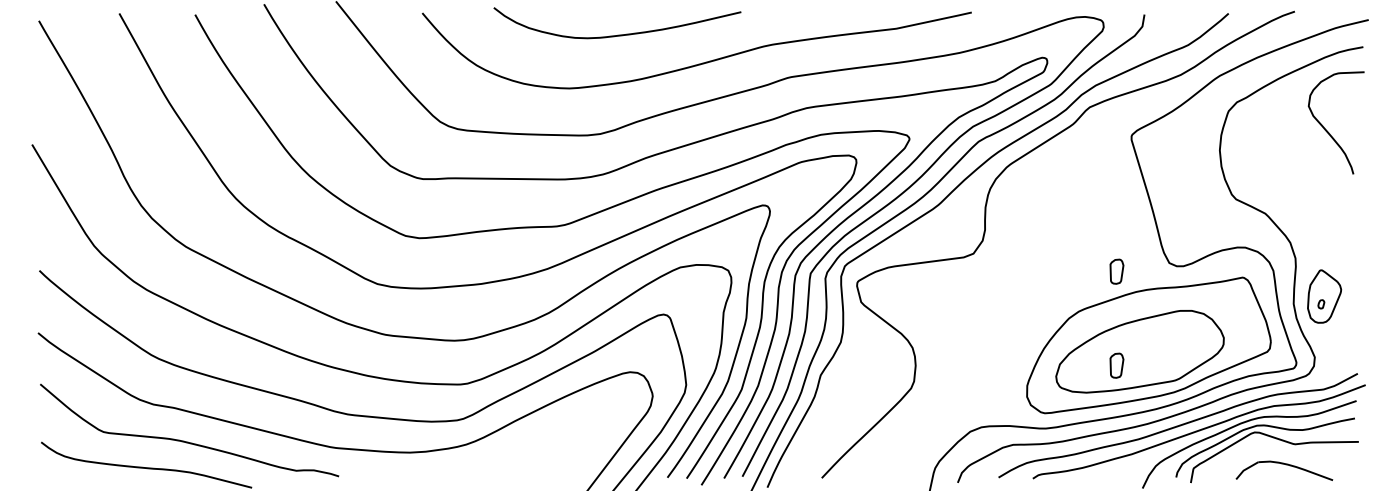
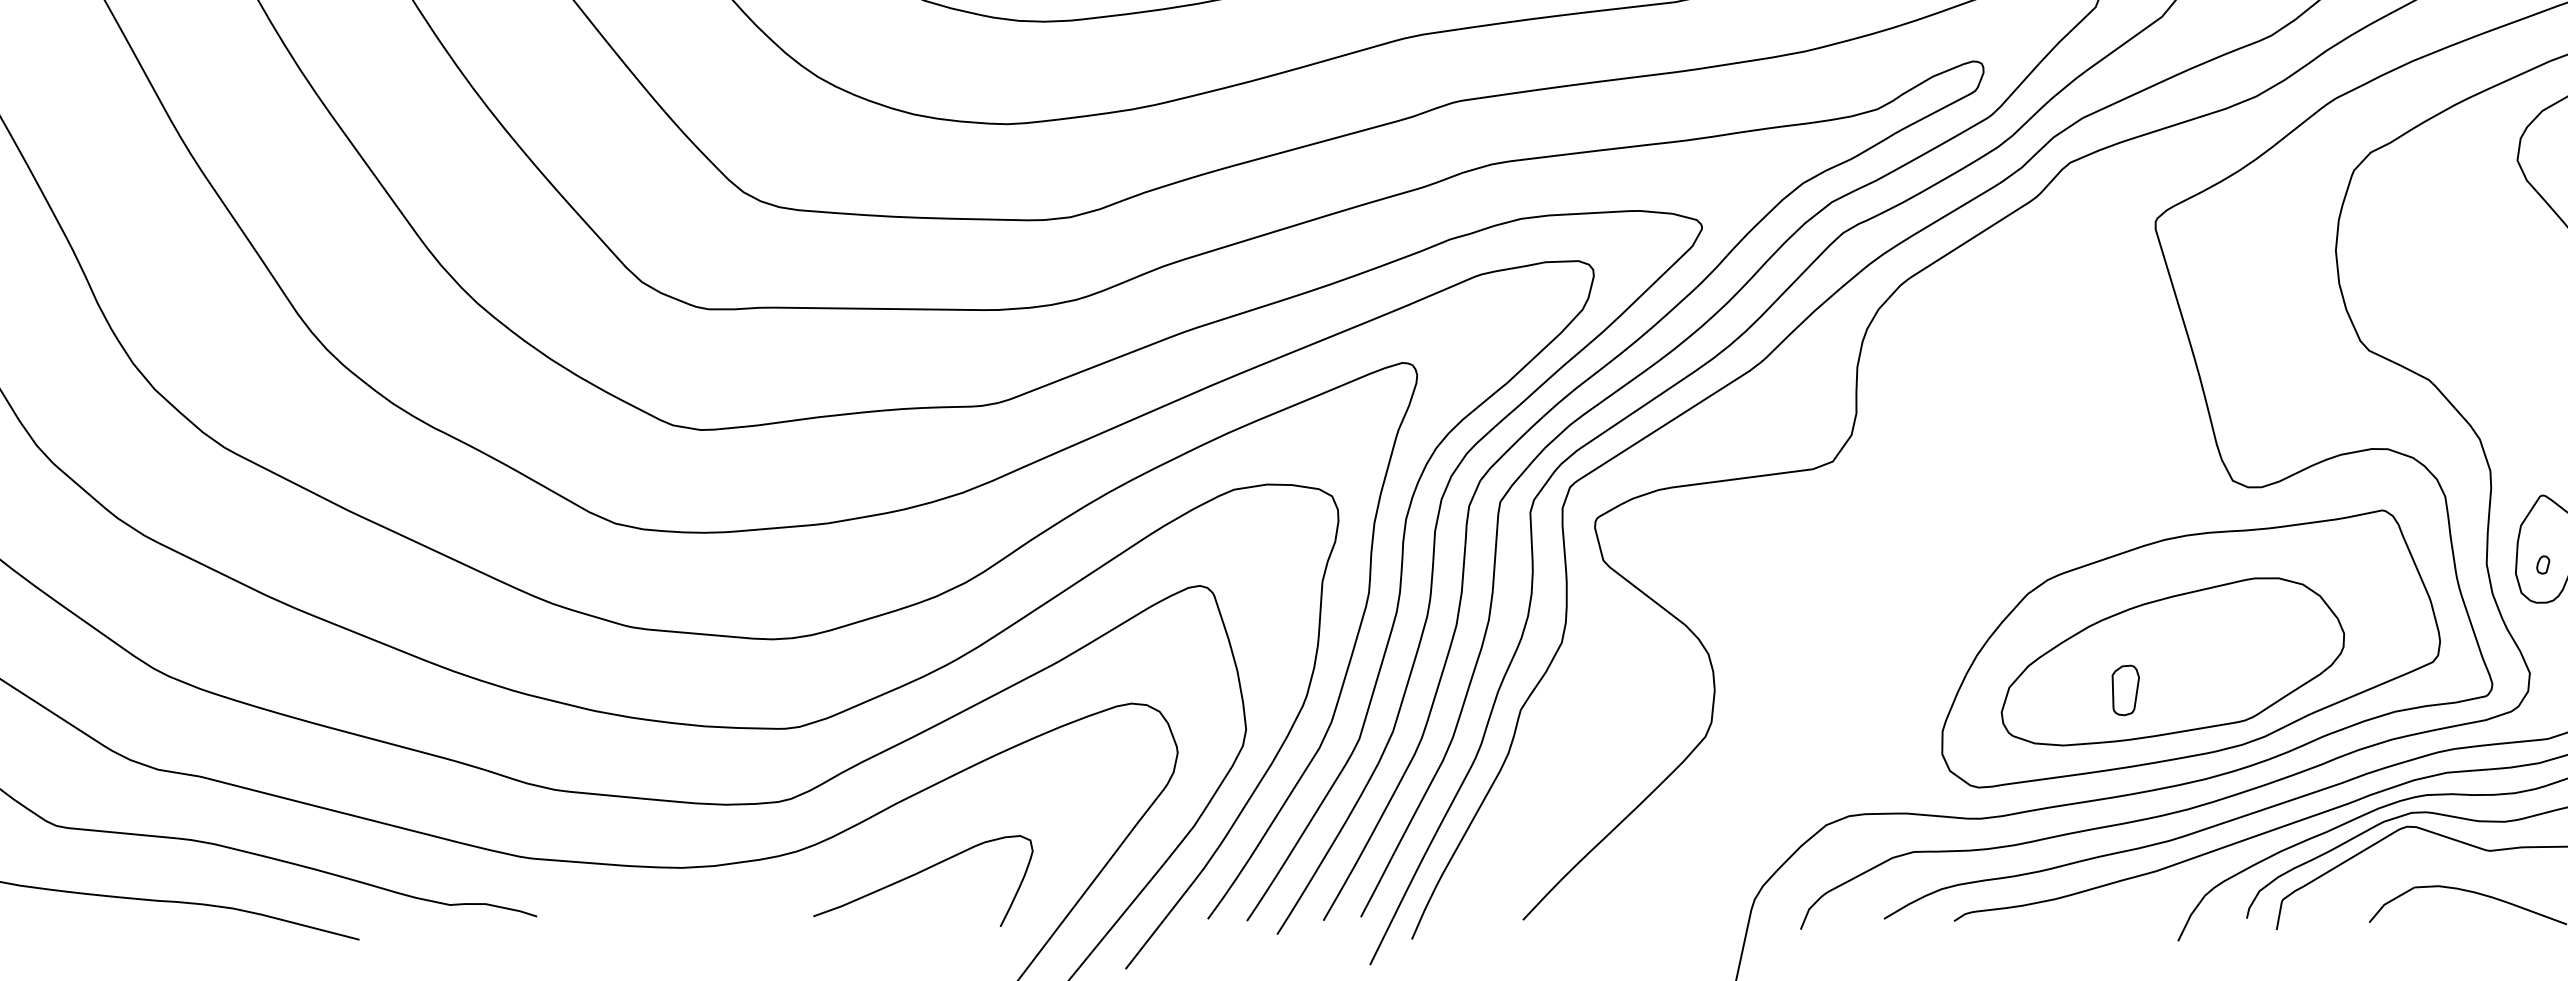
part: (1116, 271) -> (2124, 497), removed
curve: (527, 455) -> (921, 873), added

